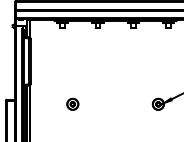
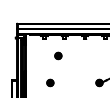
part: (86, 56) -> (58, 55), added

